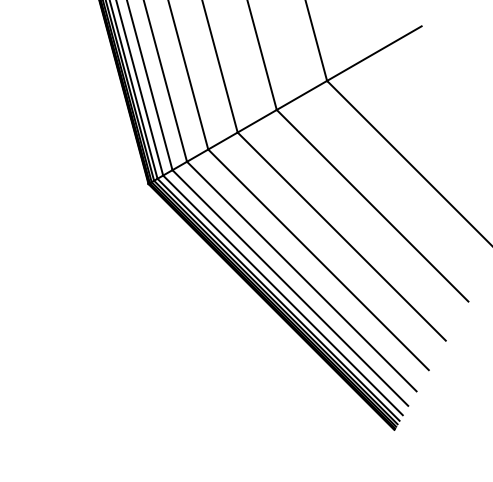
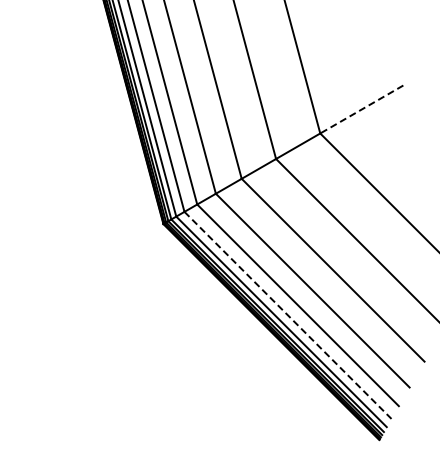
line: (374, 53) -> (361, 109), solid -> dashed
line: (290, 288) -> (288, 315), solid -> dashed

